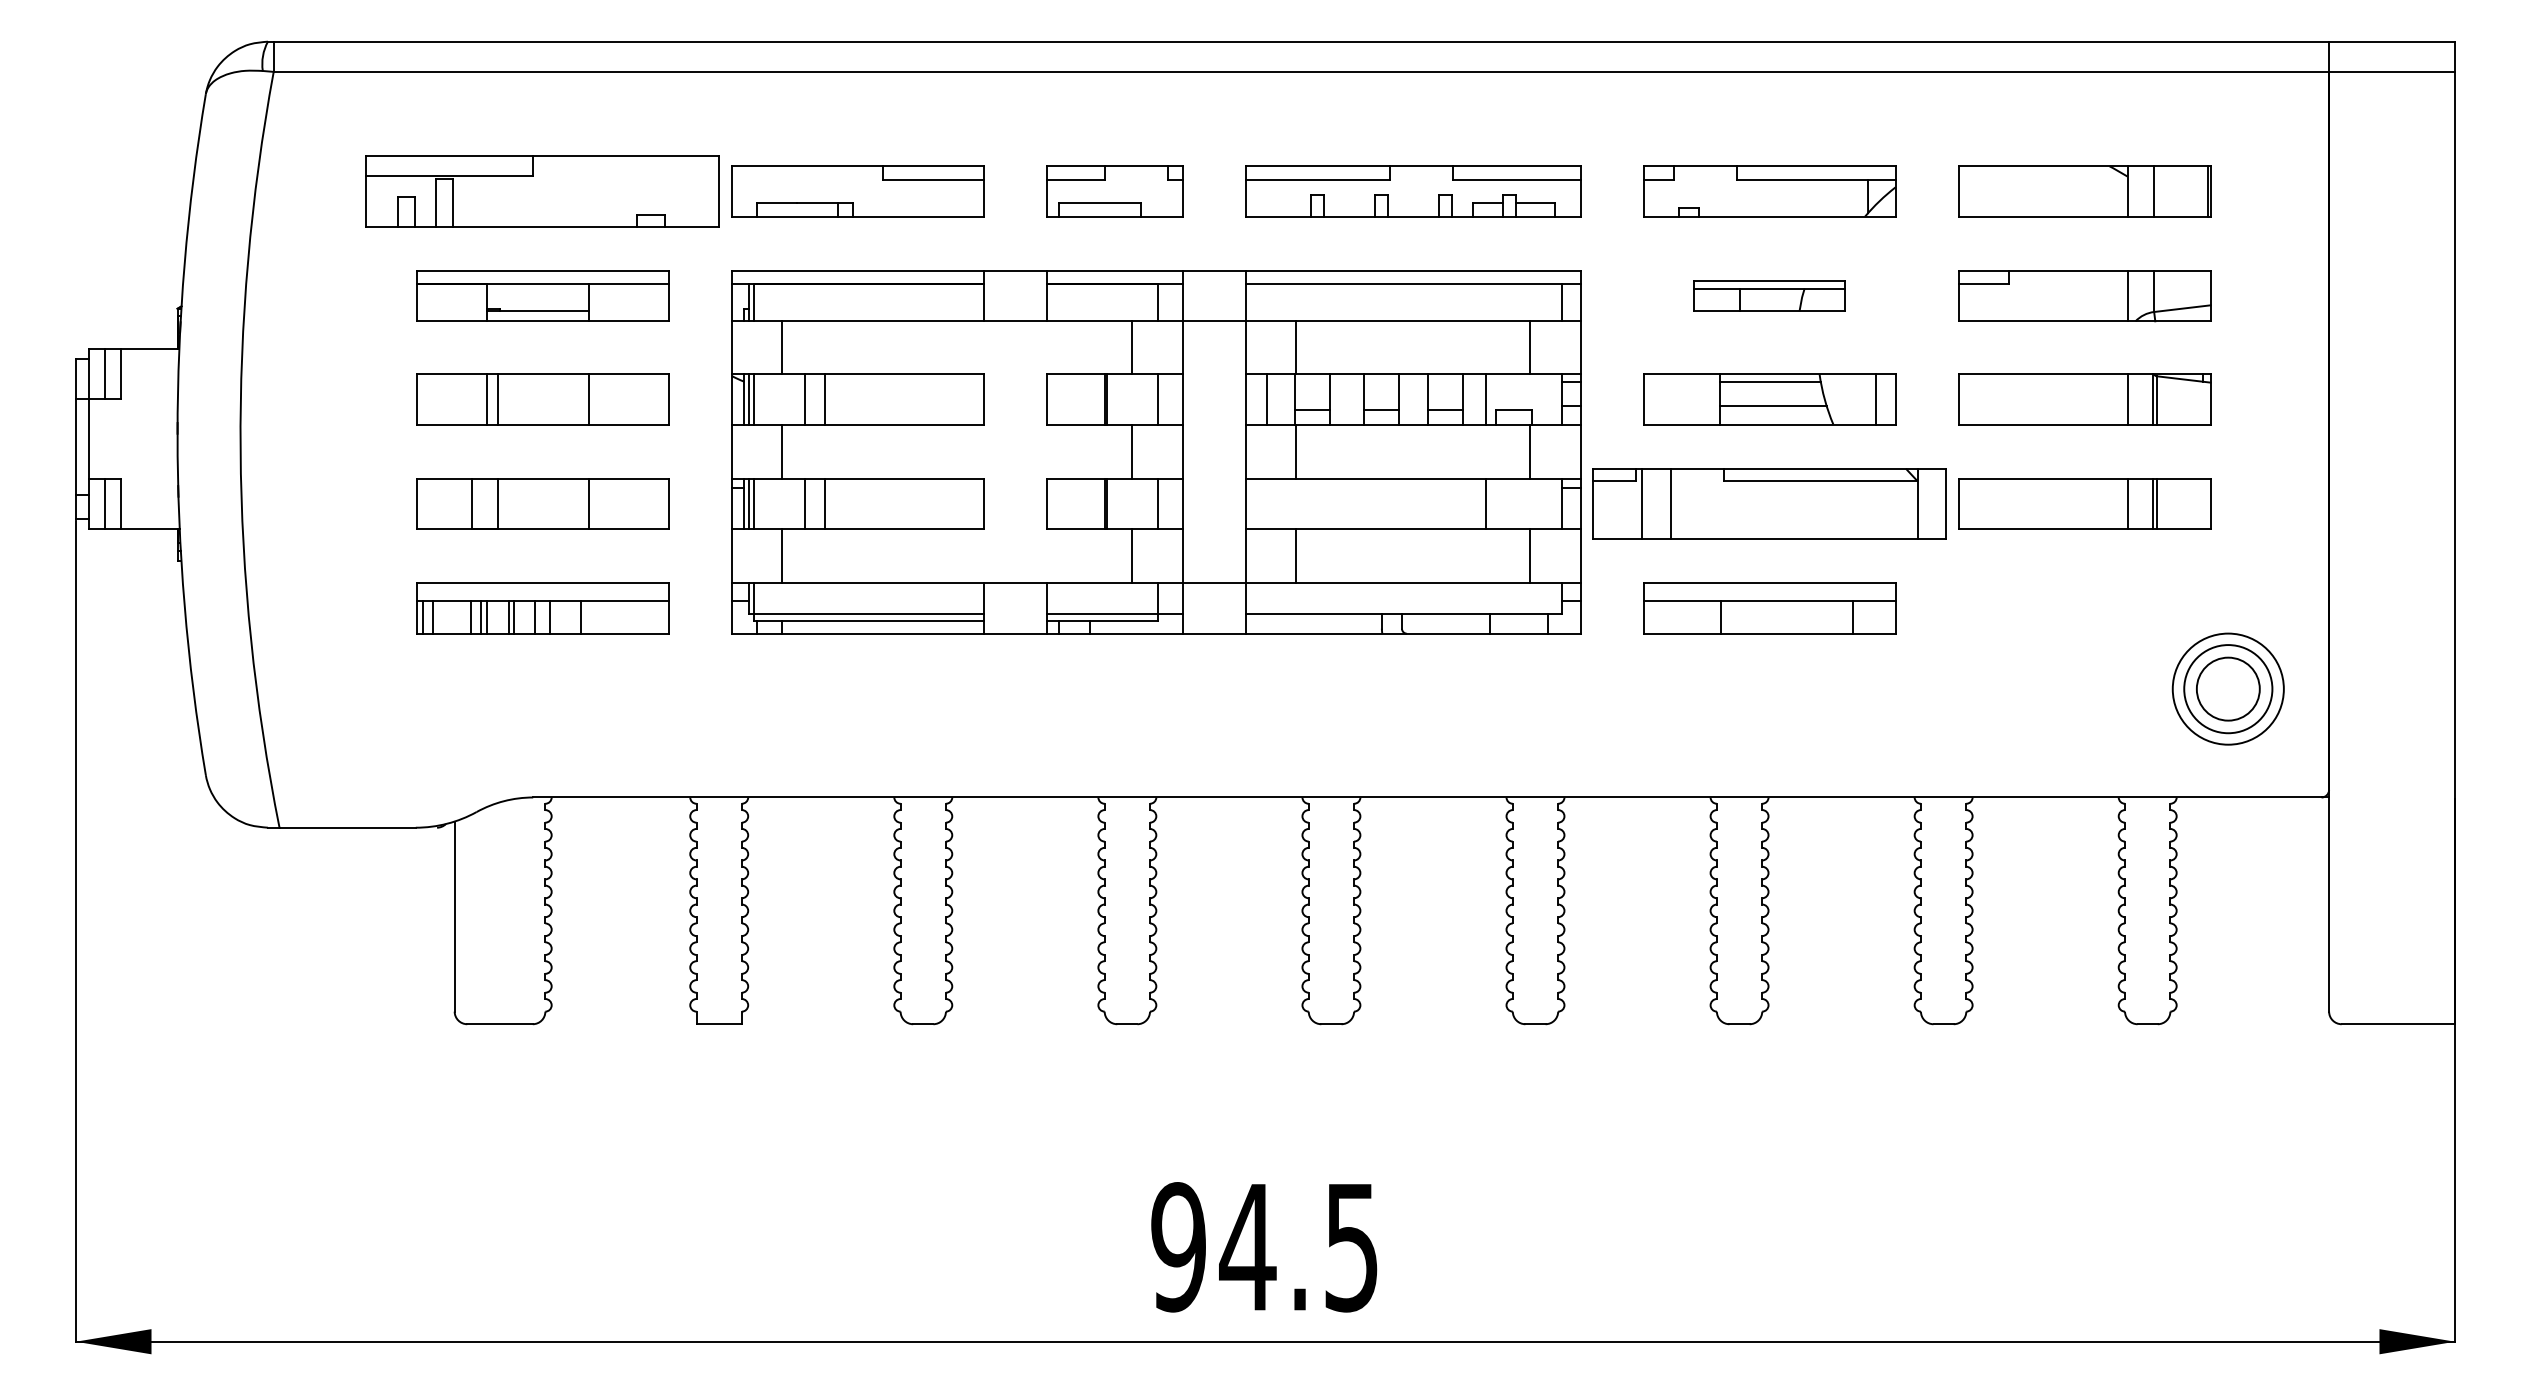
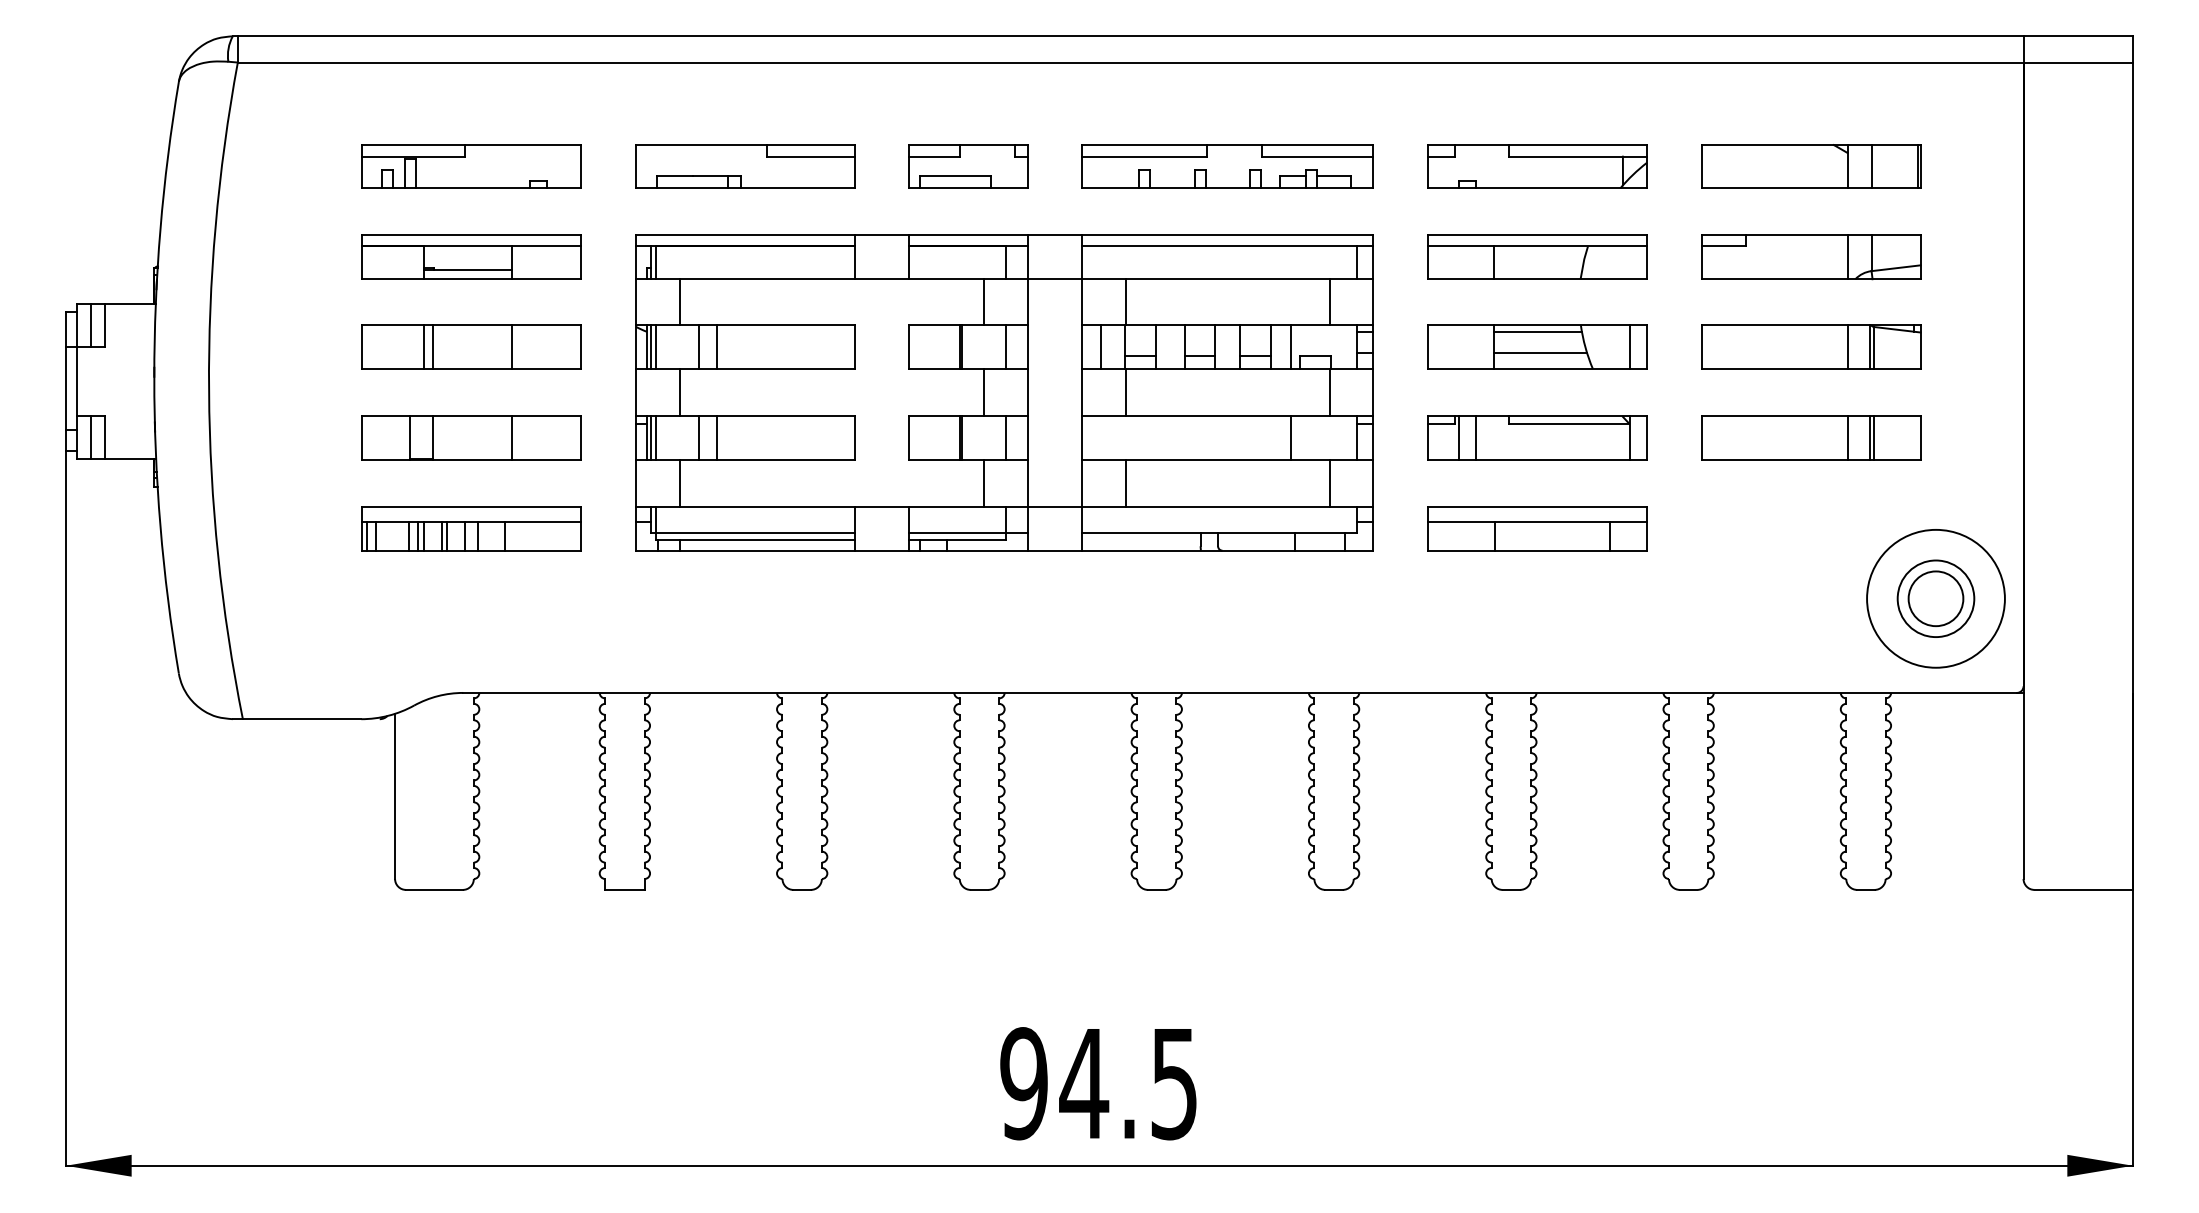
part: (542, 191) -> (471, 166), size x0.71
part: (1769, 295) -> (1537, 256), size x1.67
part: (1769, 503) -> (1537, 437), size x0.71
circle: (2227, 688) -> (1935, 598), size x1.43

